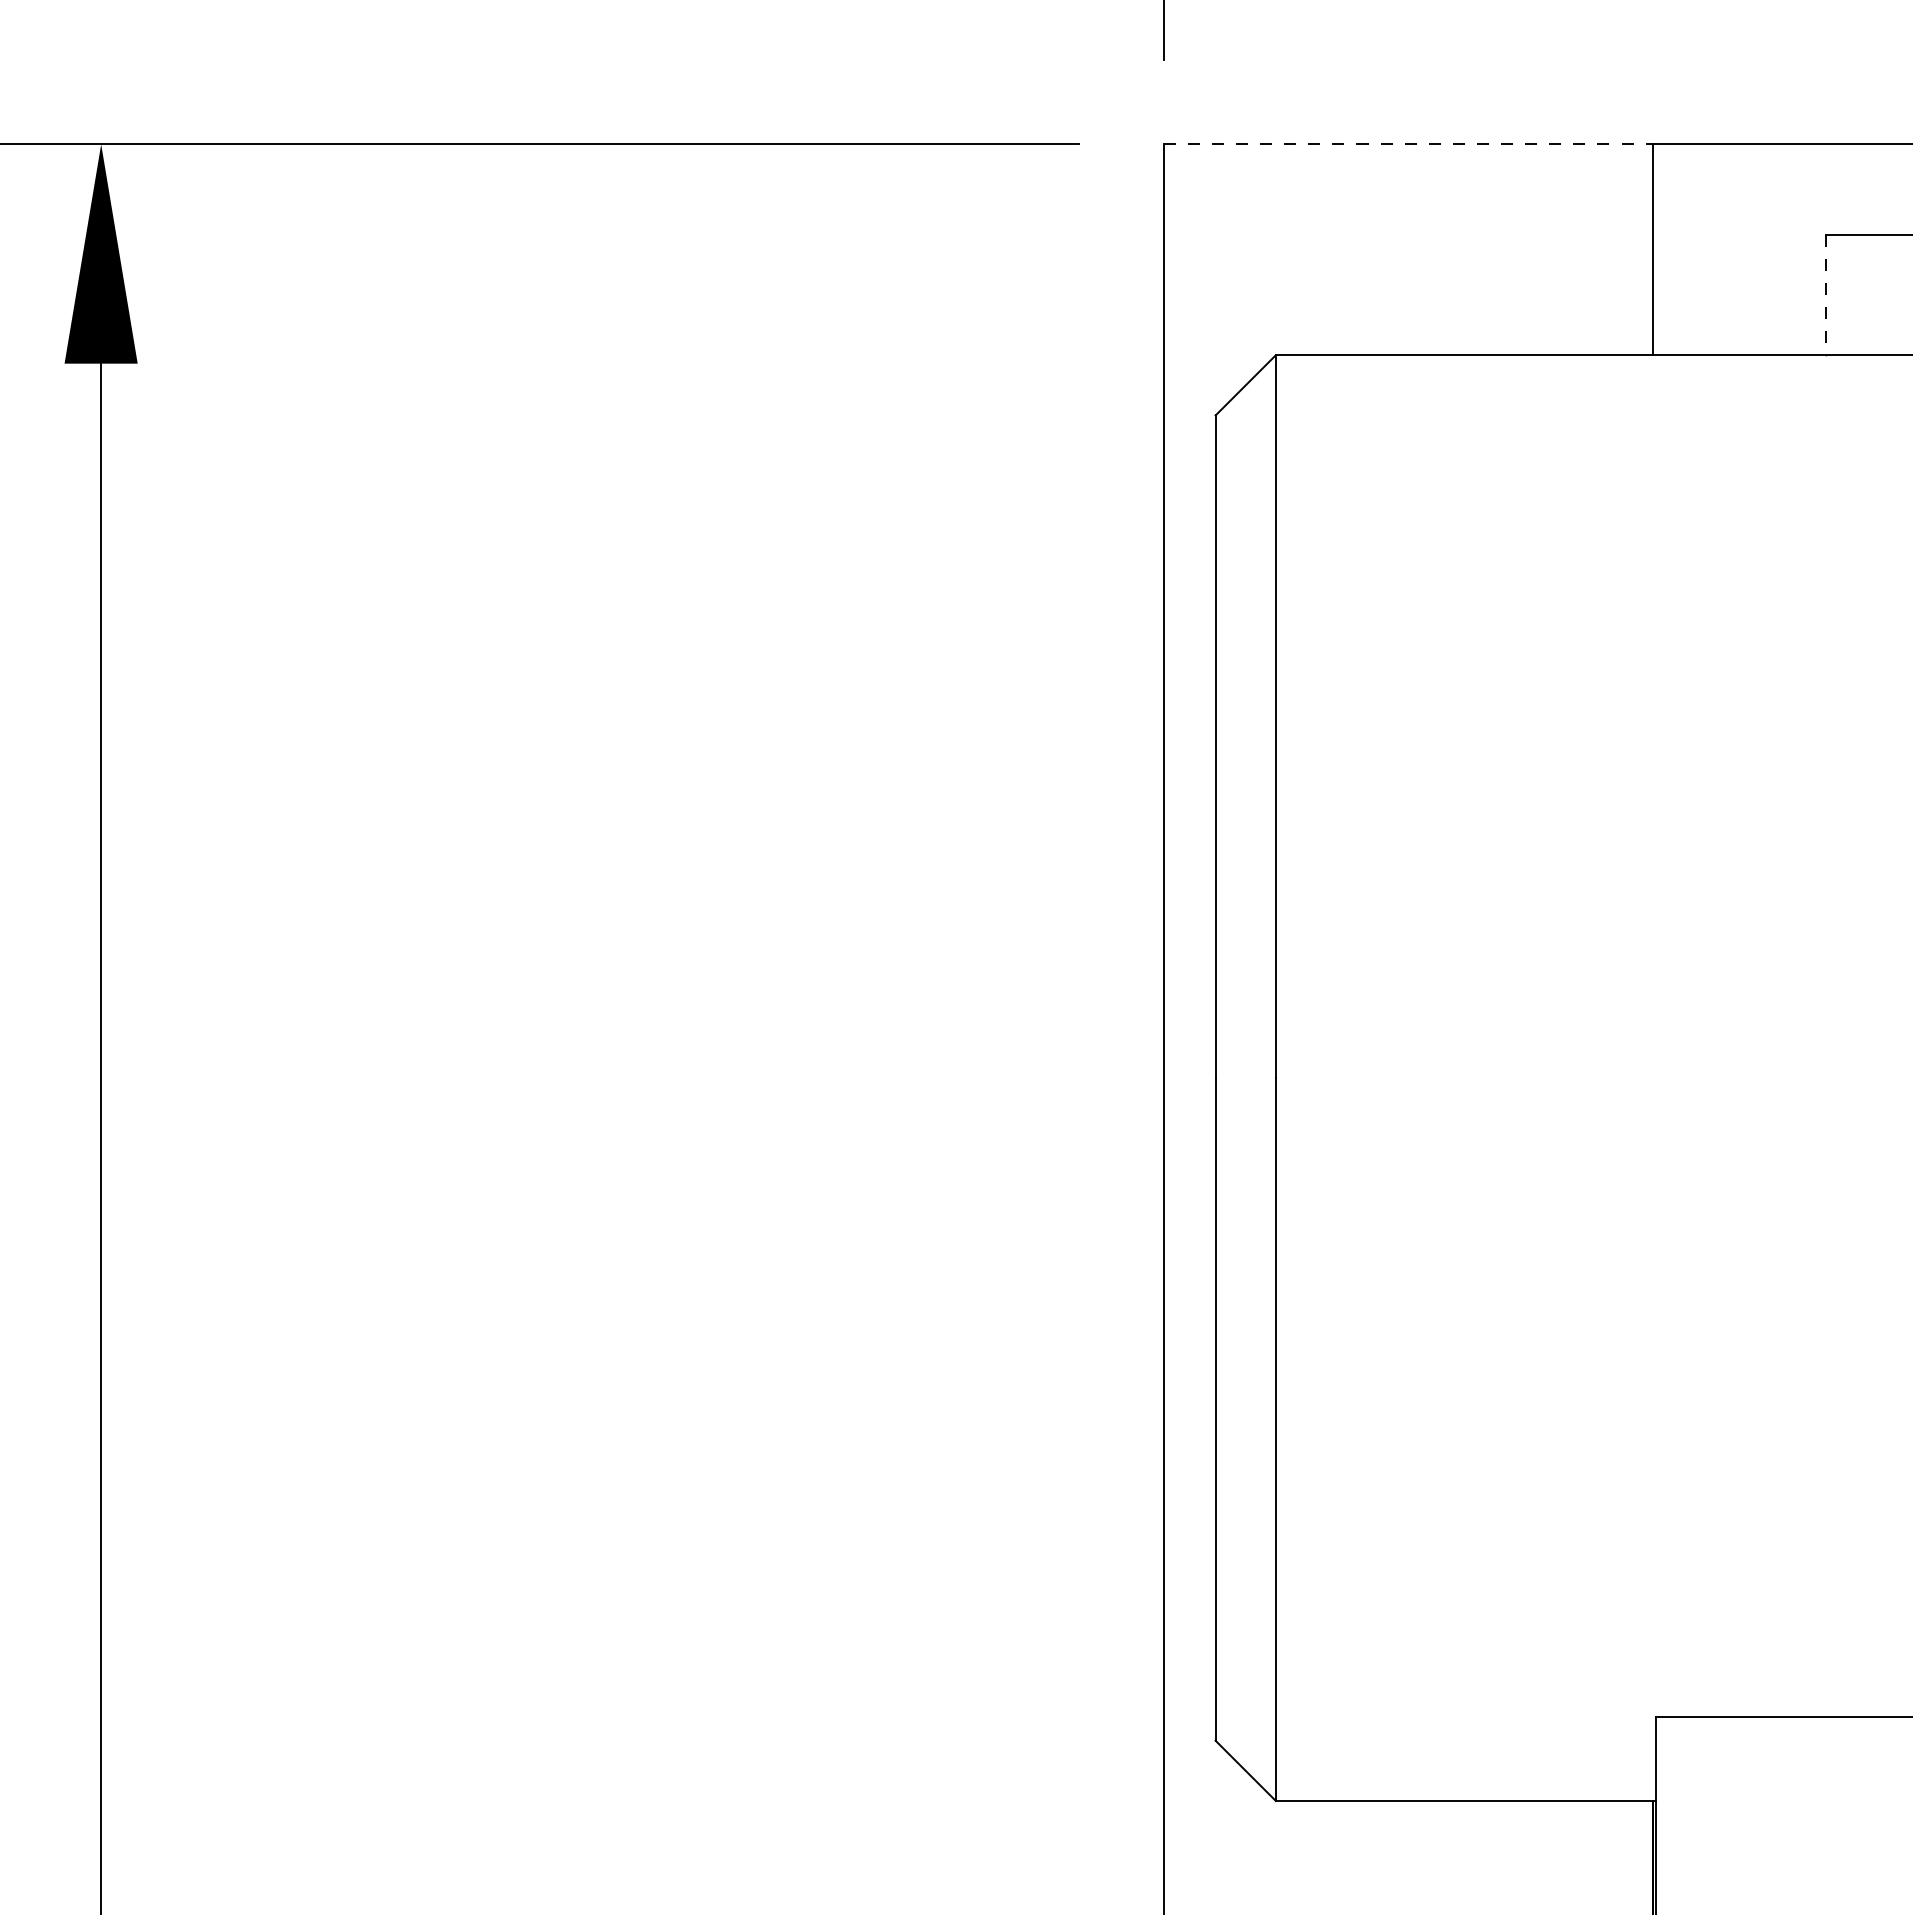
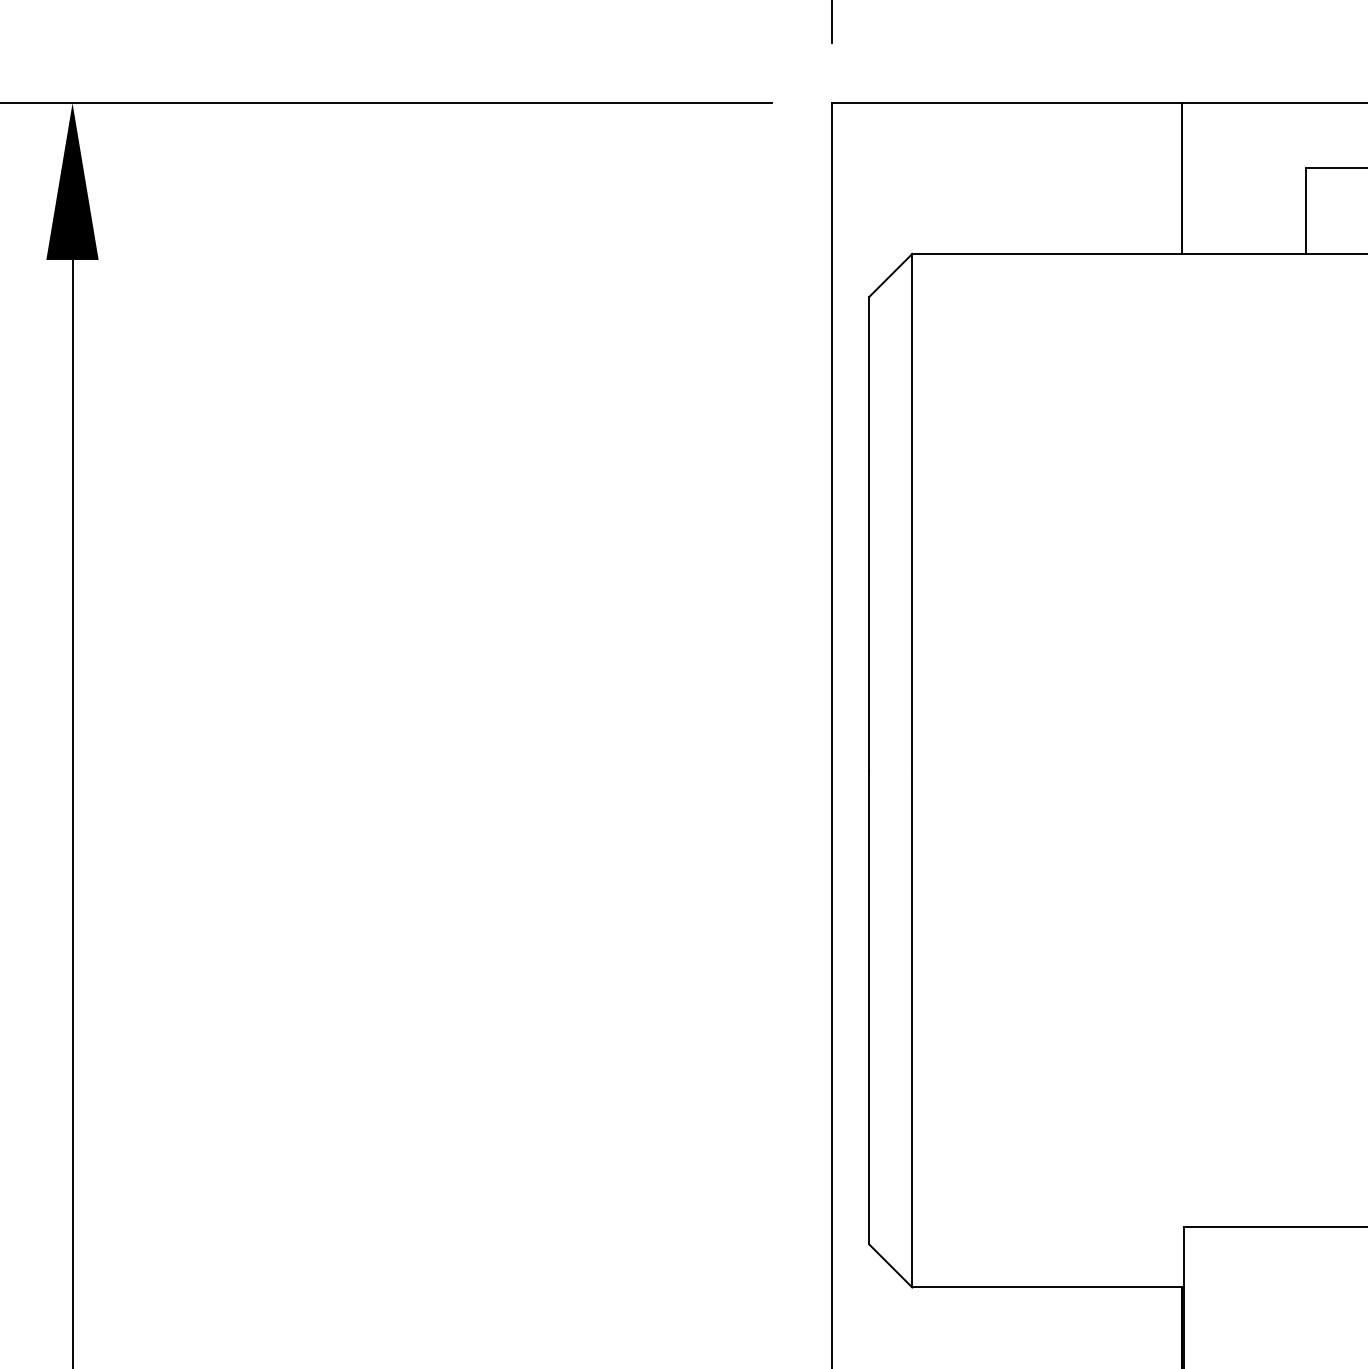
line: (1408, 144) -> (1007, 103), dashed -> solid
line: (1826, 295) -> (1305, 211), dashed -> solid

